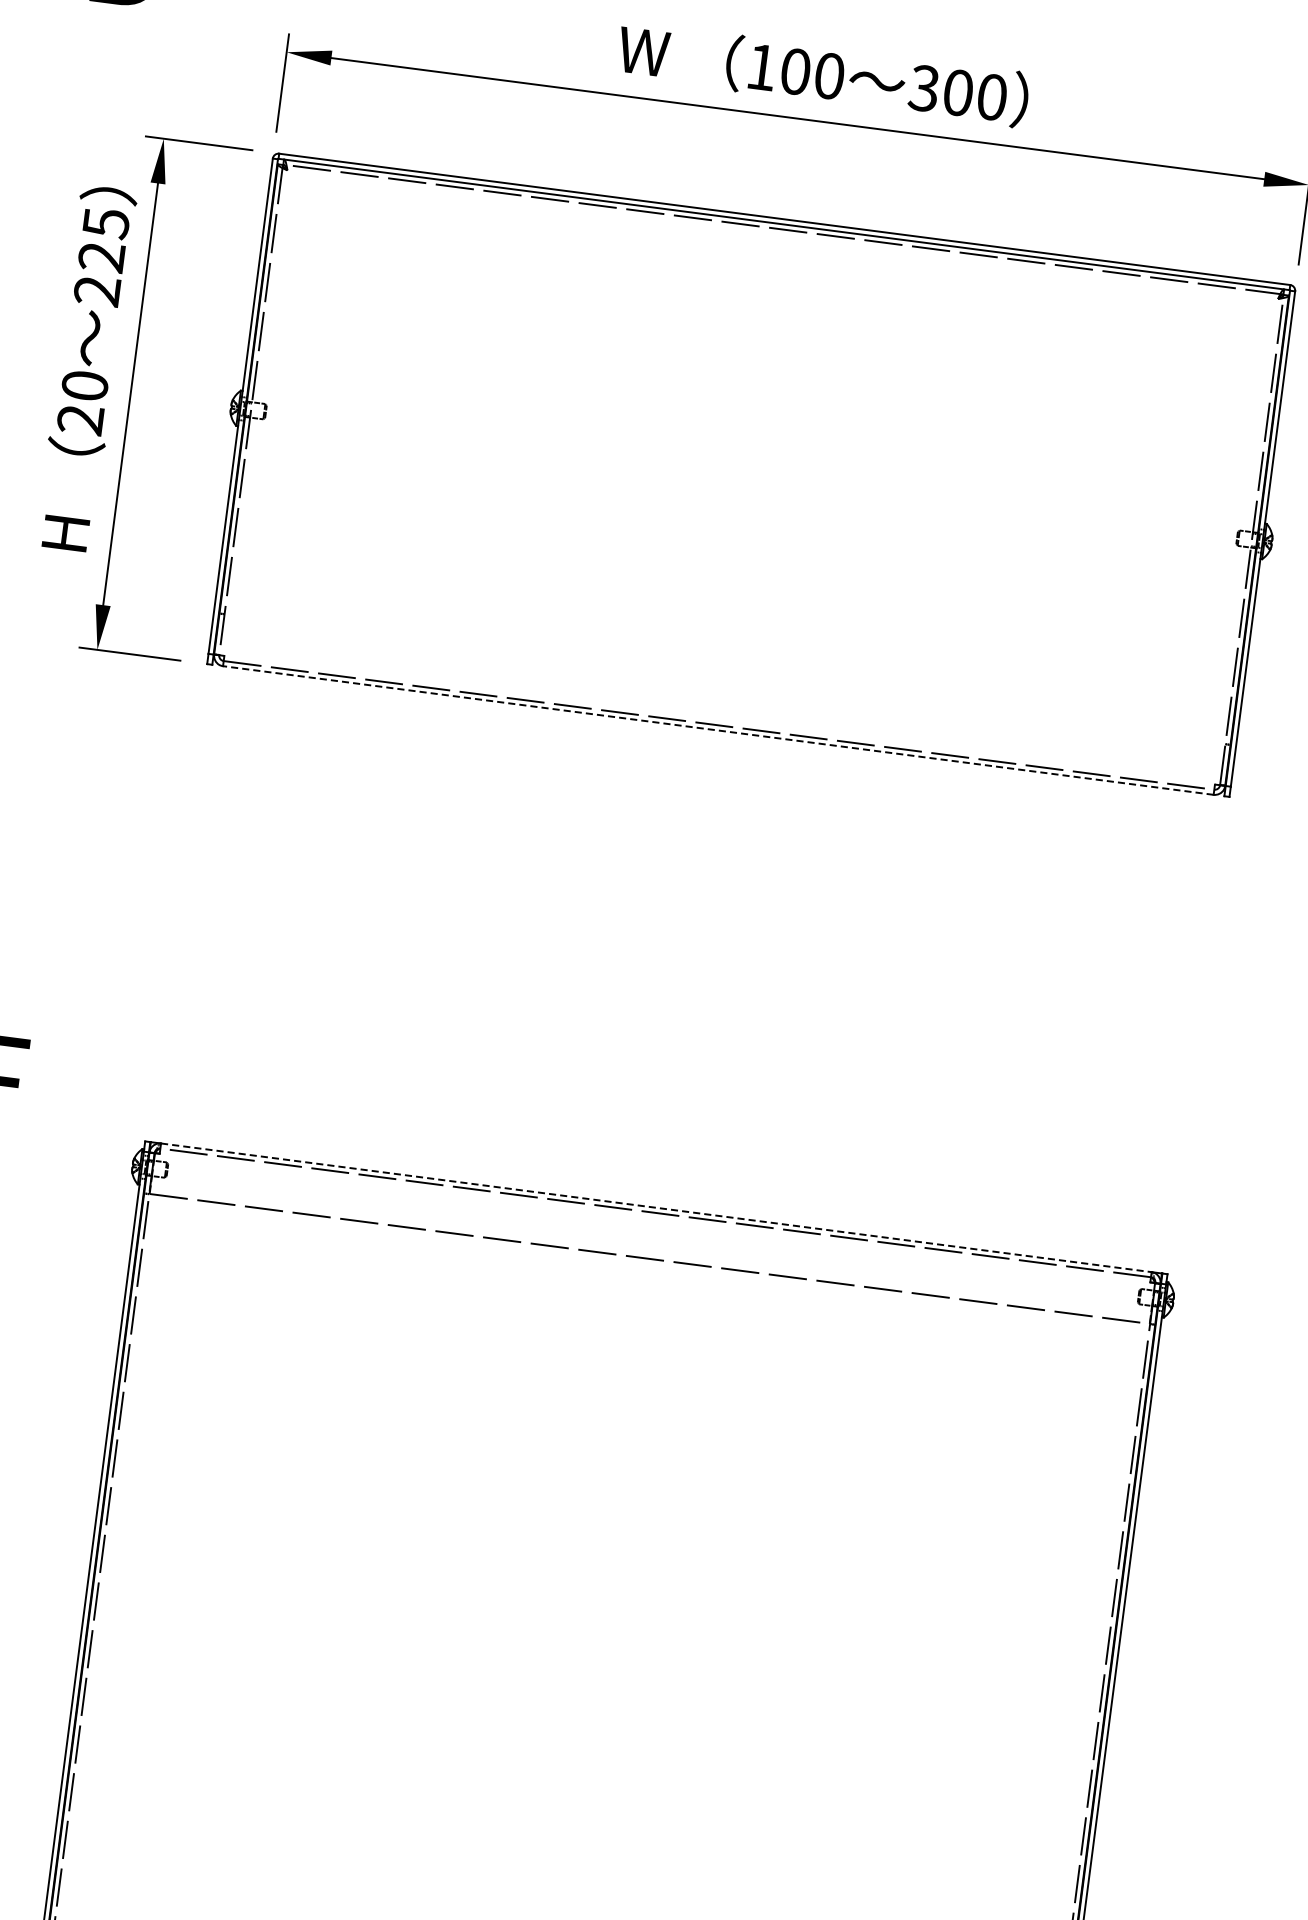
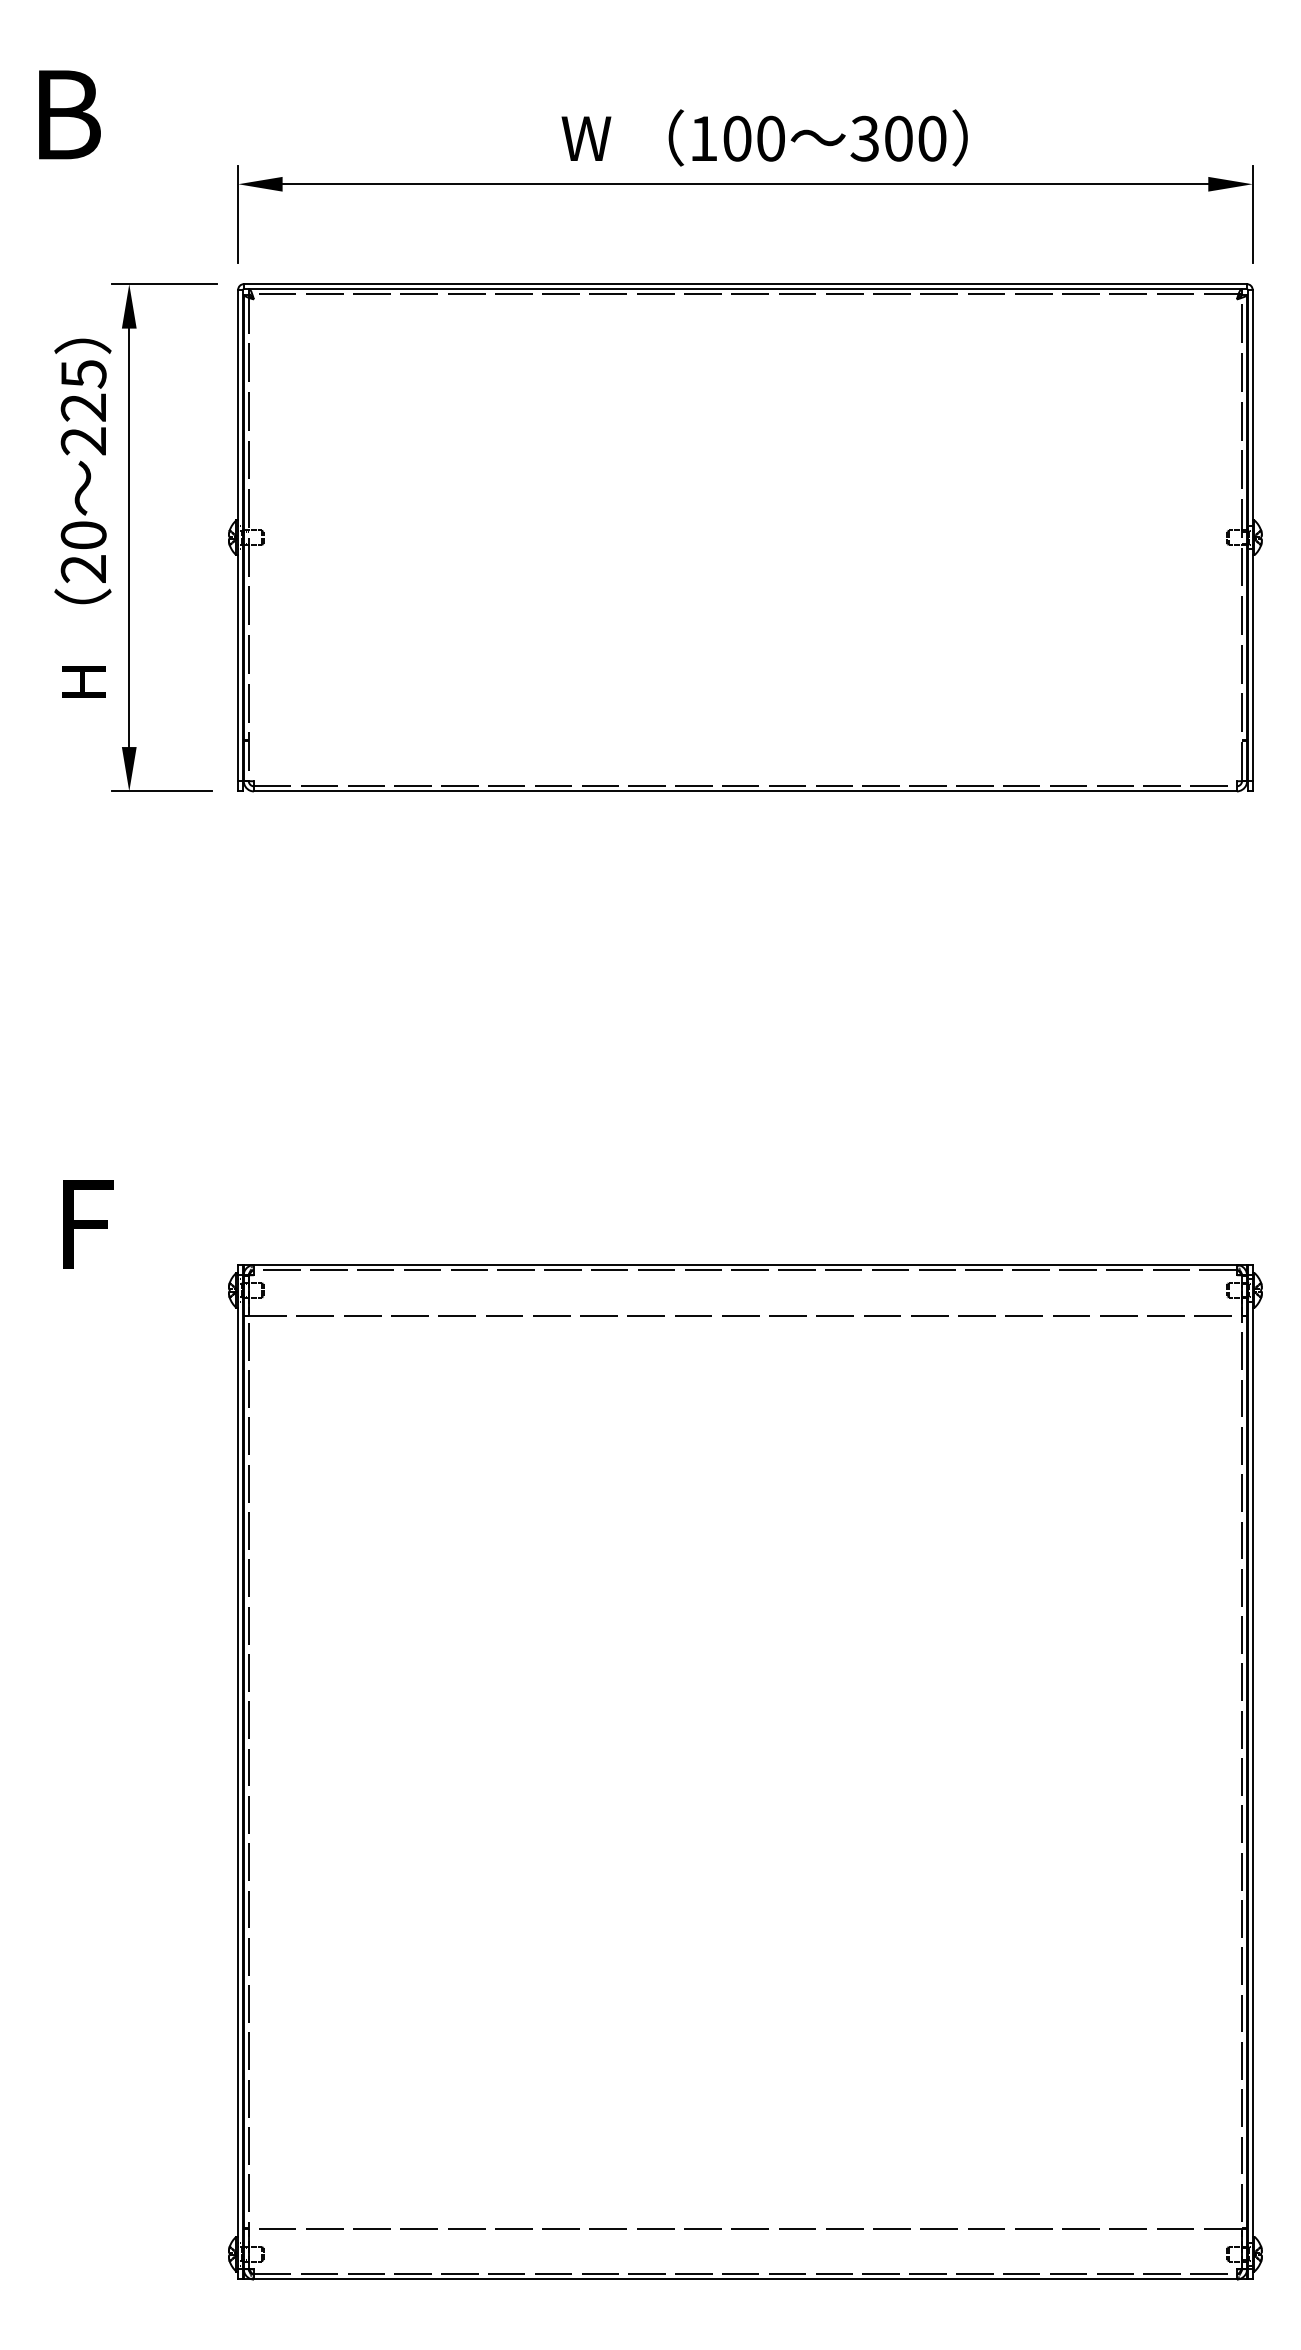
line: (717, 730) -> (744, 791), dashed -> solid
line: (656, 1208) -> (745, 1265), dashed -> solid

